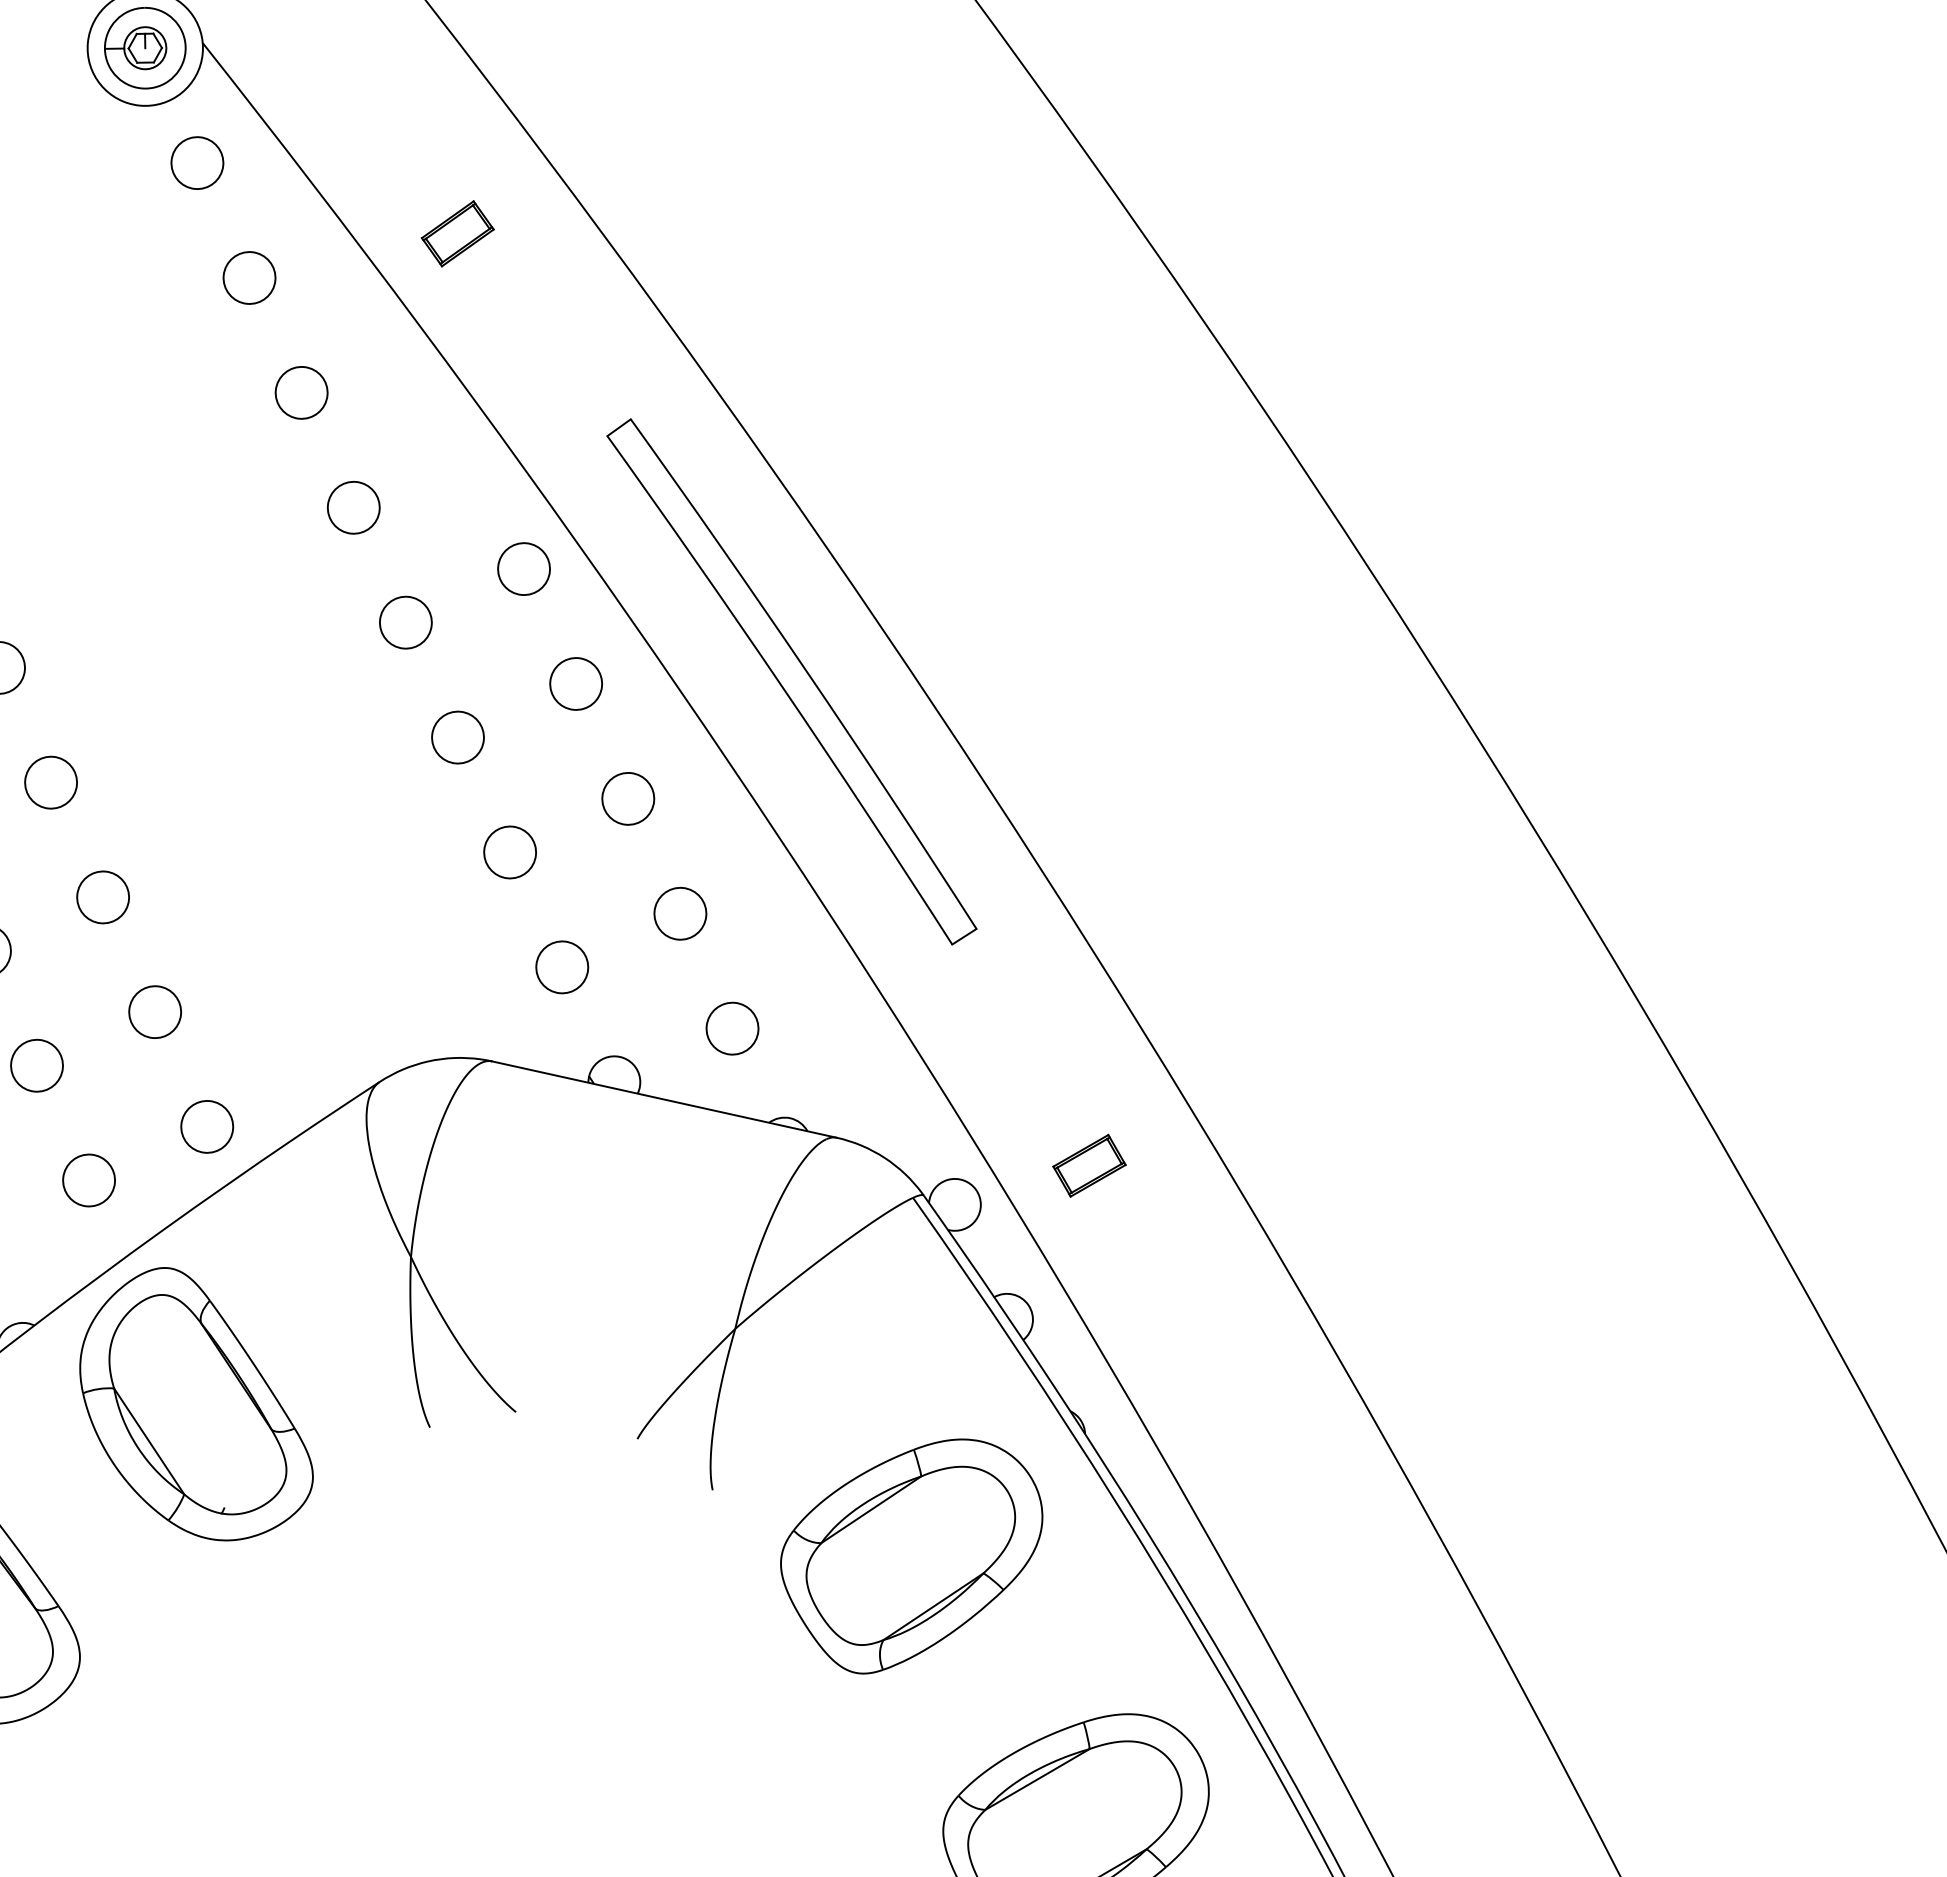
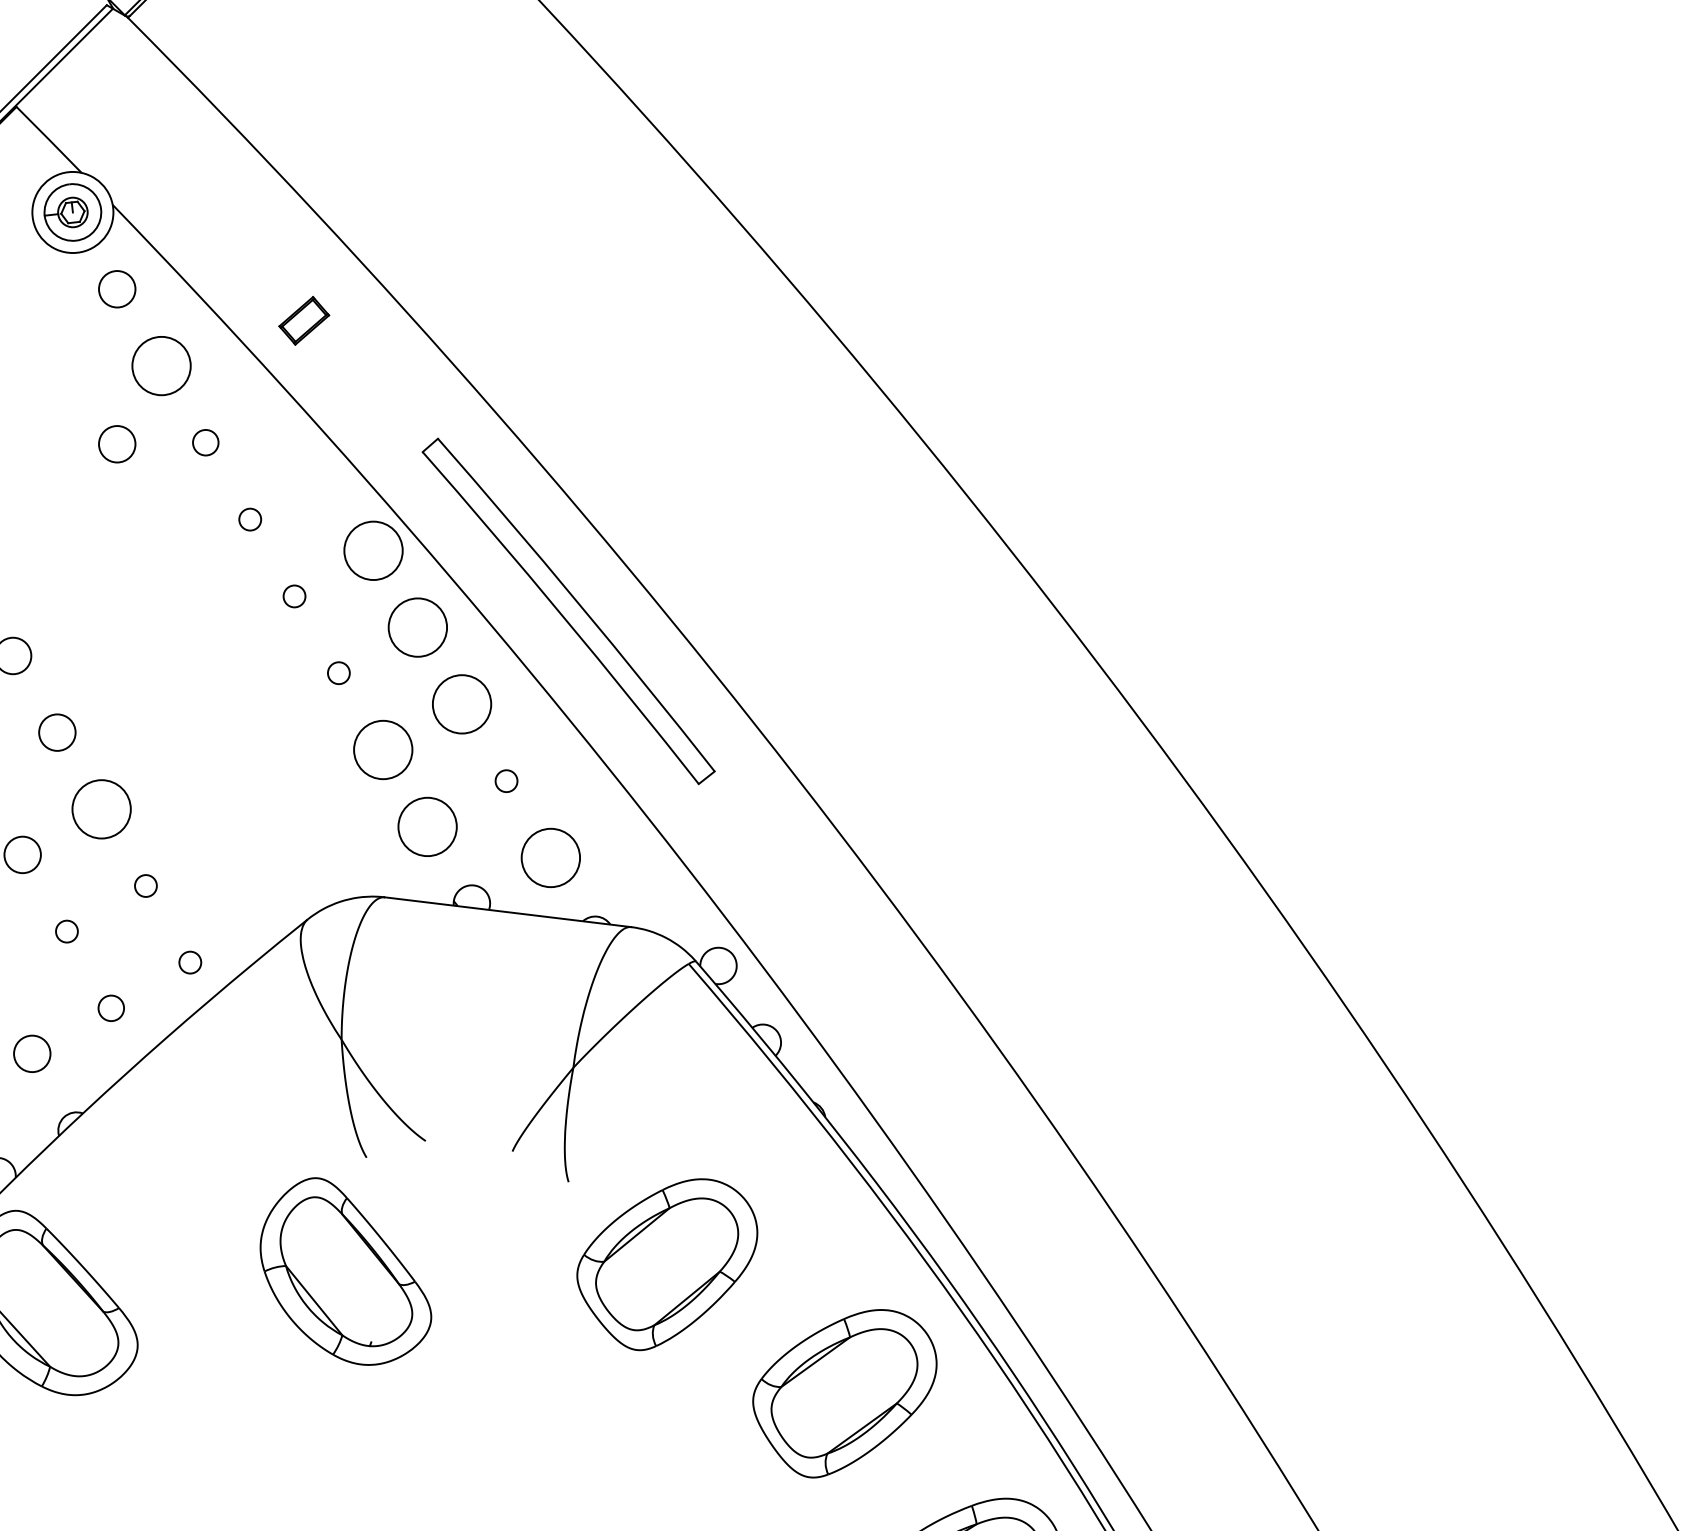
circle: (249, 277) -> (161, 365), size x1.6
circle: (176, 382) -> (117, 444), added
circle: (301, 392) -> (205, 442), size x0.7
circle: (354, 507) -> (250, 519), size x0.6
circle: (524, 568) -> (373, 550), size x1.6
circle: (405, 622) -> (294, 596), size x0.6
circle: (575, 683) -> (417, 627), size x1.6
circle: (457, 736) -> (338, 672), size x0.6
circle: (628, 799) -> (462, 704), size x1.6
circle: (510, 851) -> (383, 749), size x1.6
circle: (102, 897) -> (101, 809), size x1.6
circle: (680, 912) -> (506, 780), size x0.6
circle: (562, 966) -> (427, 826), size x1.6
circle: (154, 1011) -> (145, 885), size x0.6
circle: (732, 1027) -> (550, 857), size x1.6
circle: (36, 1065) -> (66, 931), size x0.6
circle: (207, 1126) -> (190, 962), size x0.6
part: (1088, 1165) -> (809, 929), removed
circle: (89, 1180) -> (111, 1008), size x0.7
part: (197, 1404) -> (345, 1271), moved
part: (910, 1555) -> (667, 1264), moved

